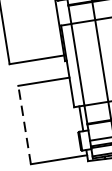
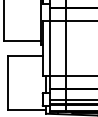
line: (24, 124) -> (7, 82), dashed -> solid

